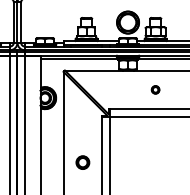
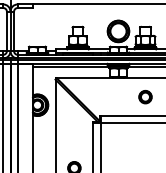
part: (155, 89) -> (145, 96), size x1.67

